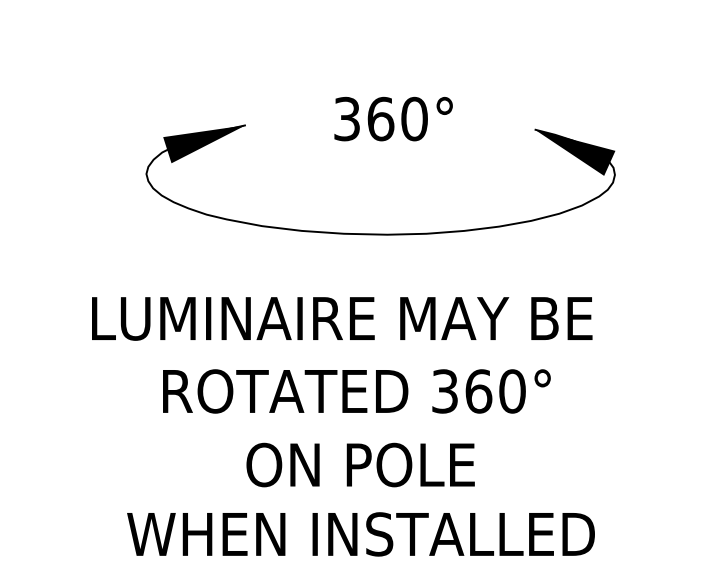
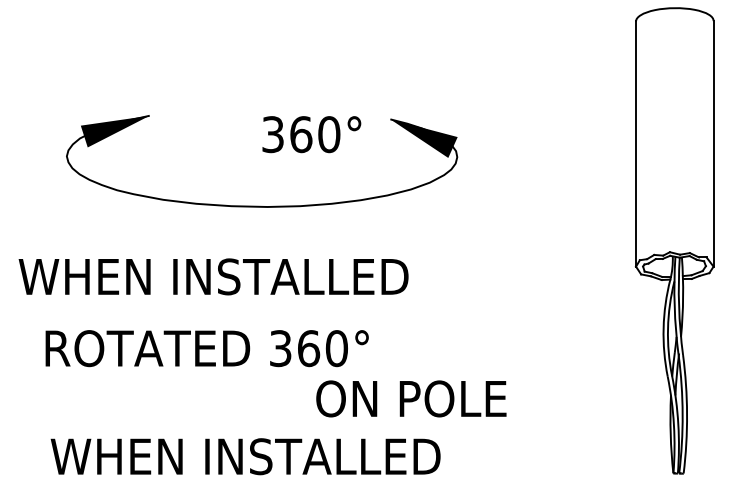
text: (393, 118) -> (311, 134), moved
text: (340, 318) -> (228, 276), LUMINAIRE MAY BE -> WHEN INSTALLED
text: (356, 391) -> (206, 348), moved
text: (360, 464) -> (411, 398), moved

